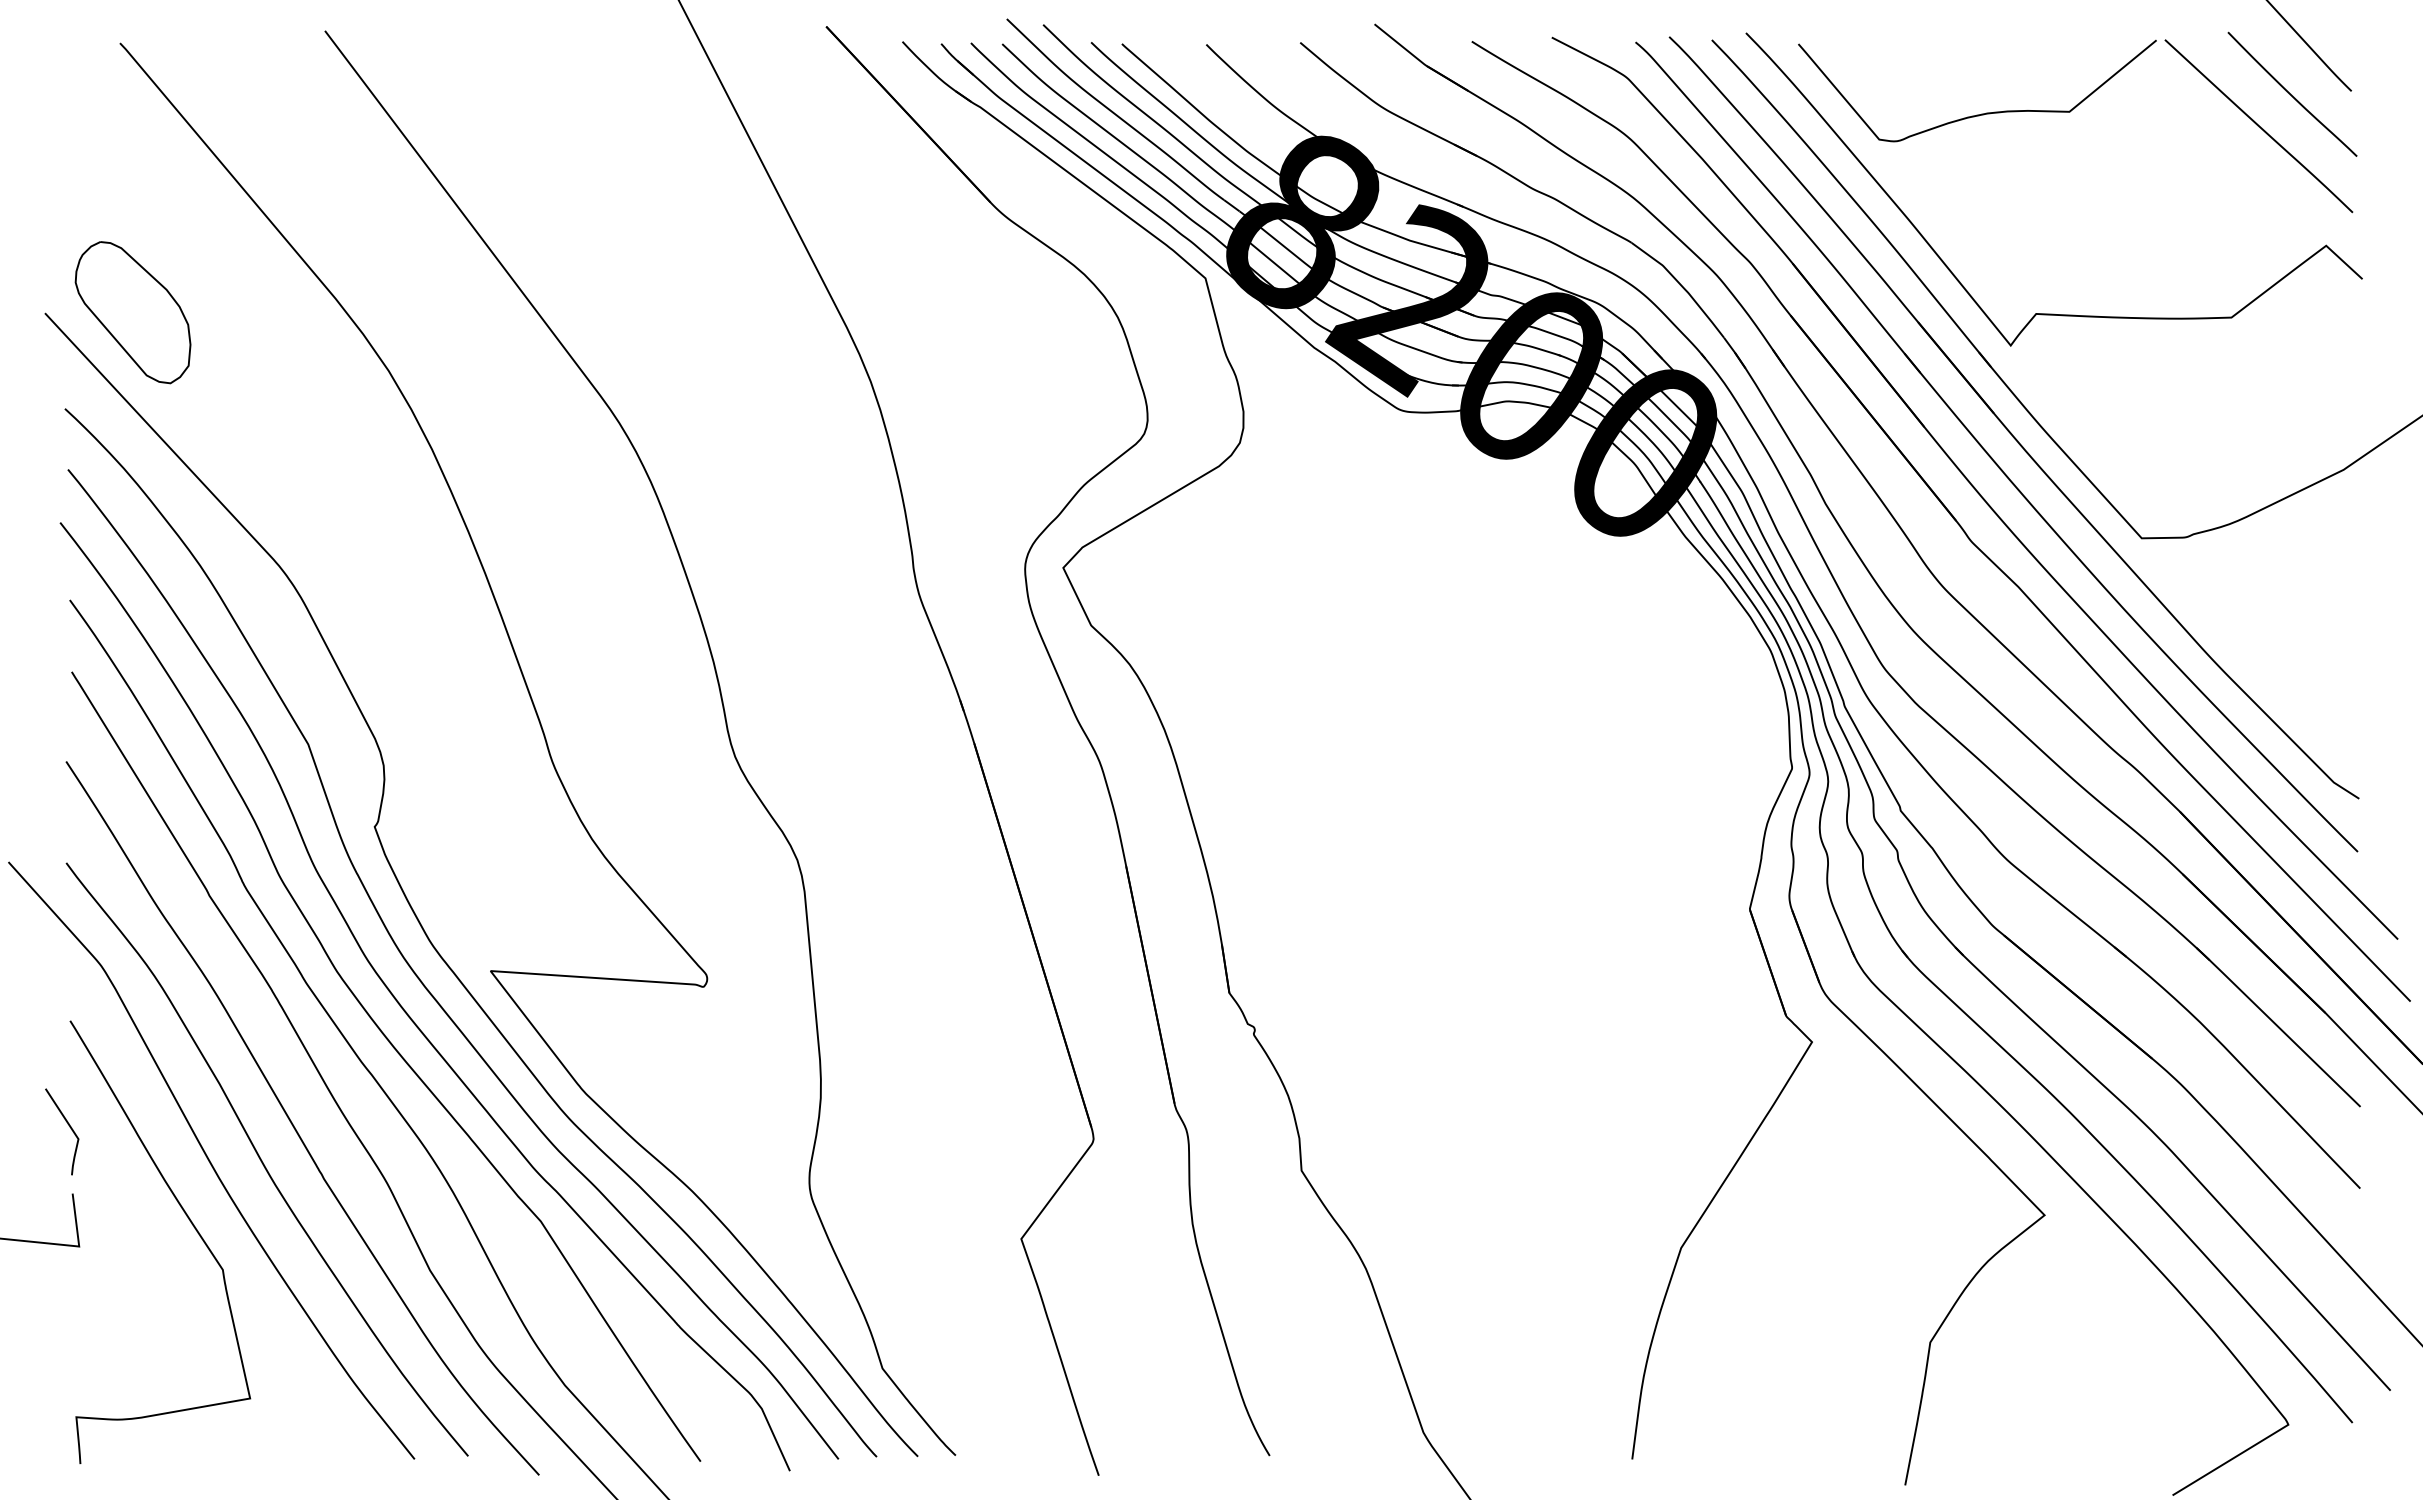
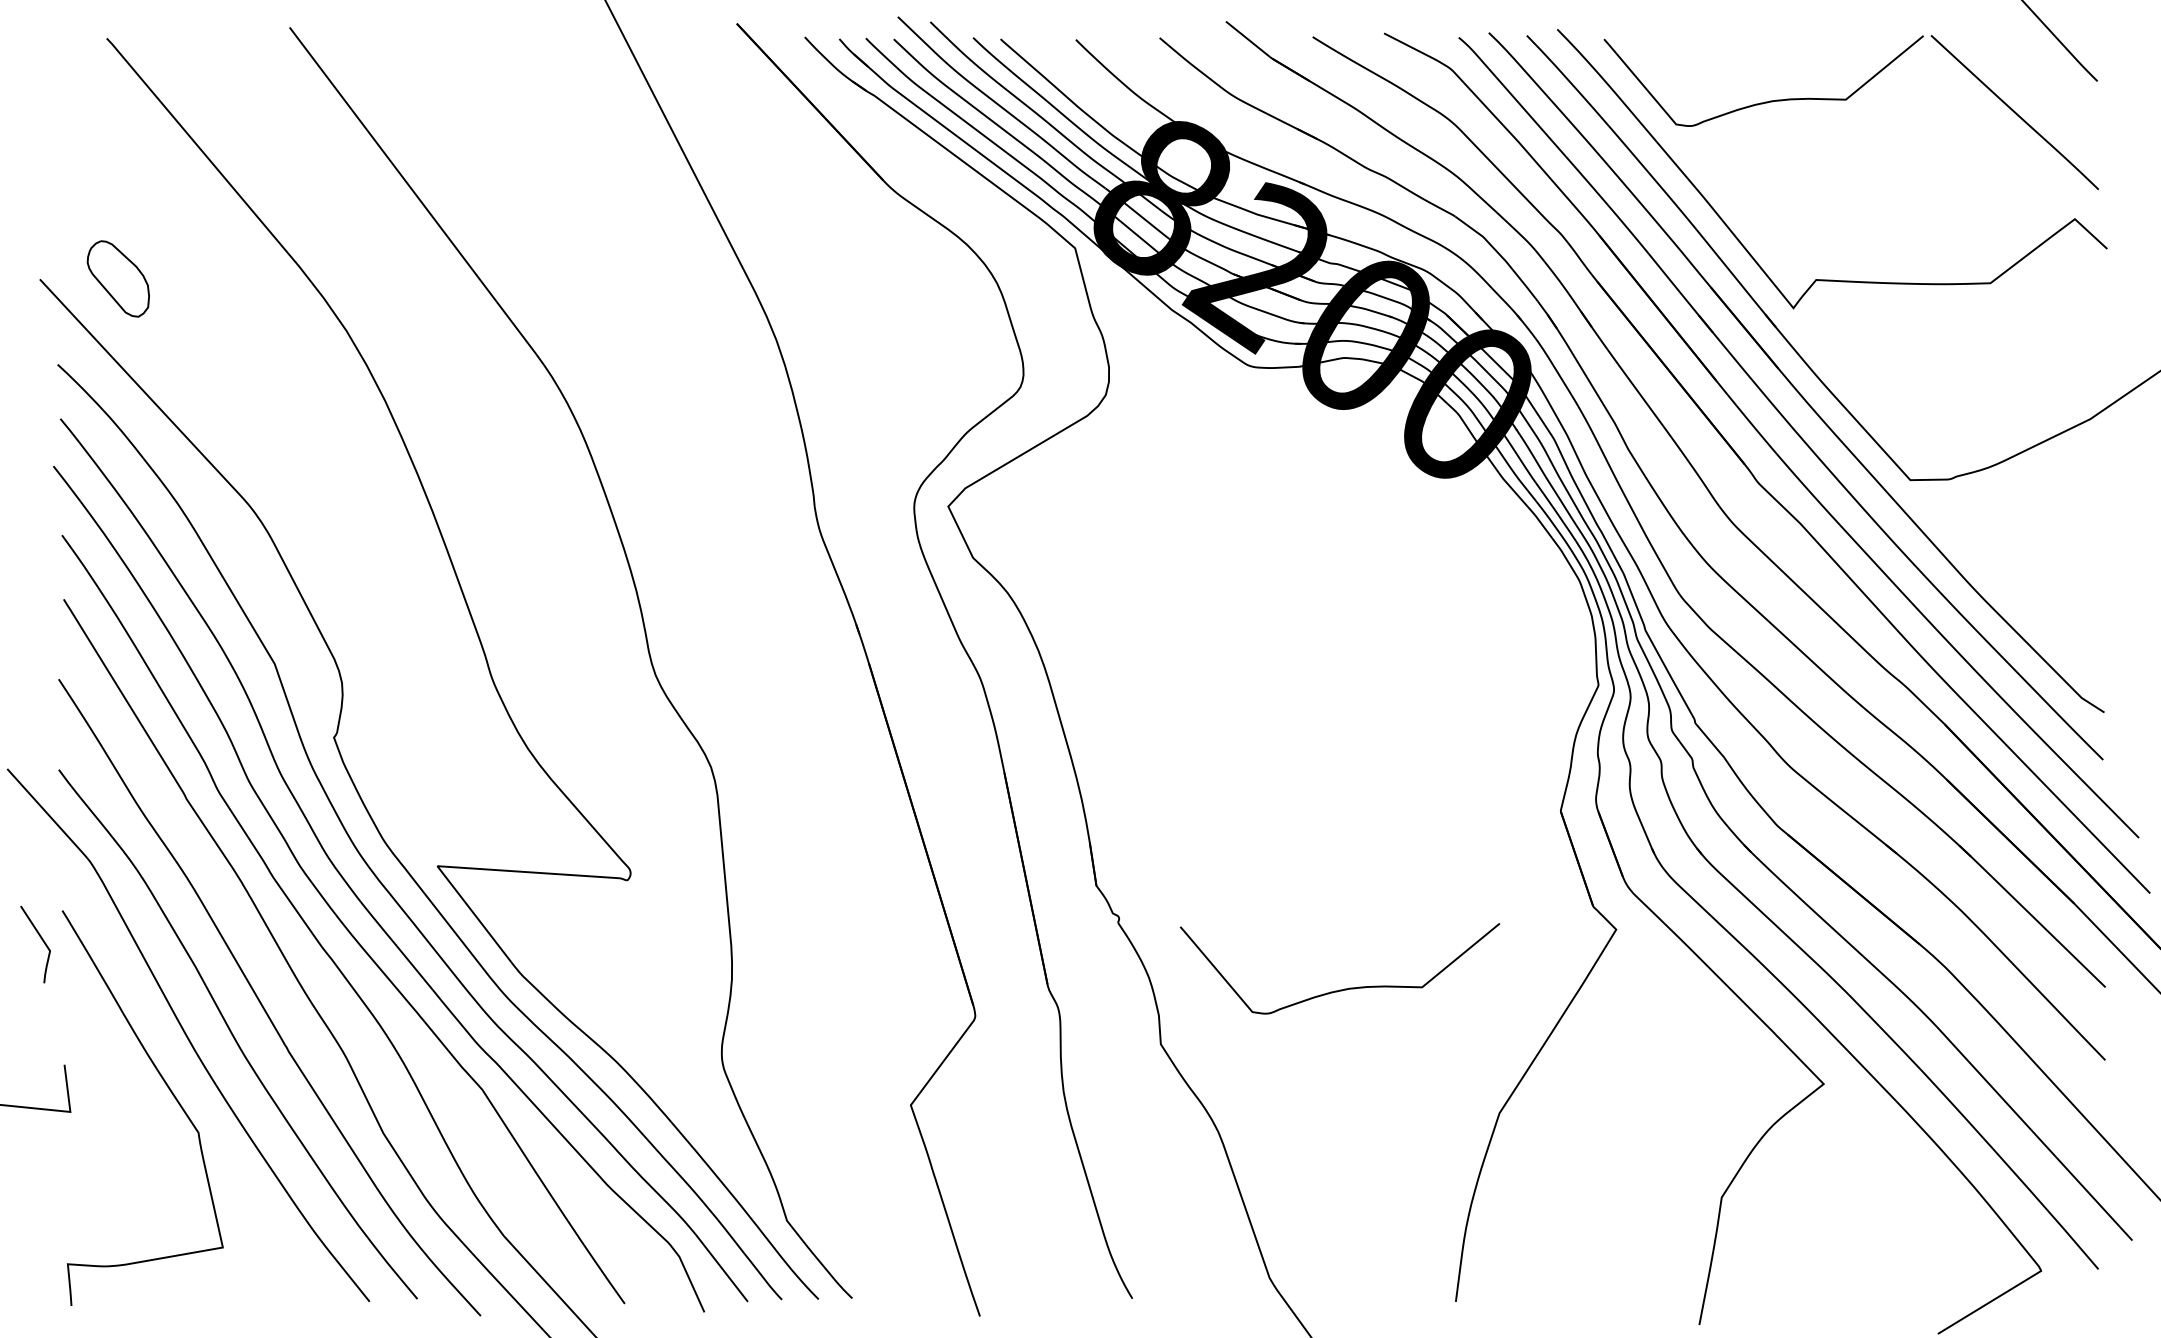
curve: (2291, 94) -> (2043, 84), removed
part: (132, 312) -> (117, 278), size x0.6
curve: (1506, 1108) -> (1343, 988), added
line: (69, 1127) -> (42, 940), moved

